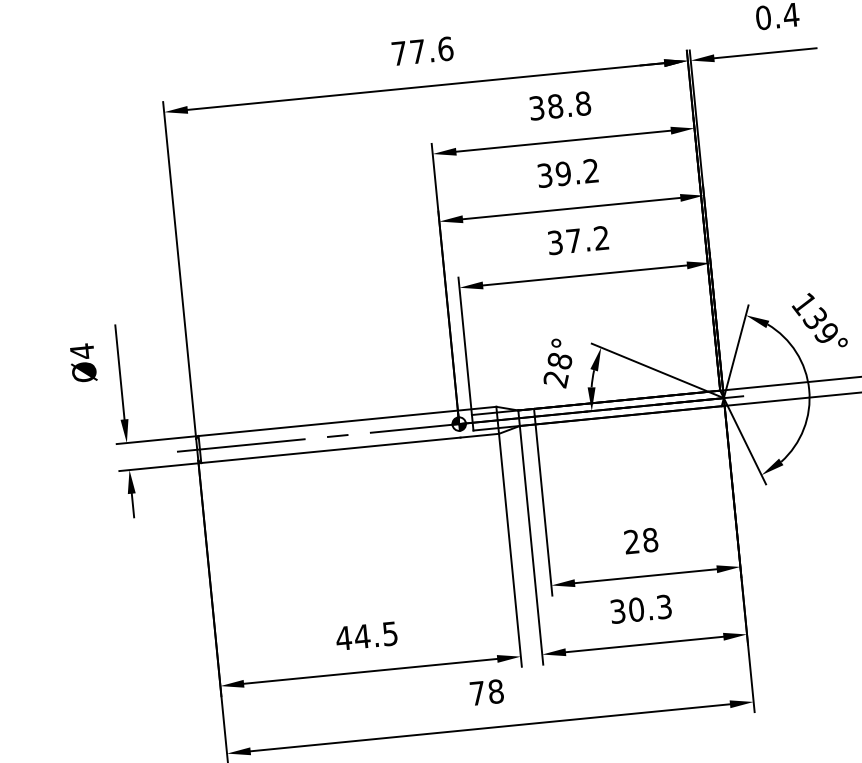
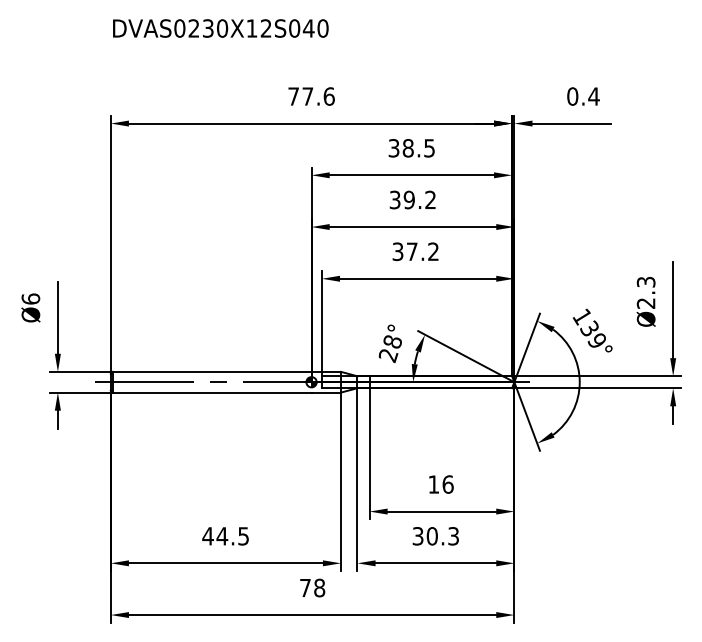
text: (583, 103) -> (429, 148), 38.8 -> 38.5
text: (81, 352) -> (30, 299), Ø4 -> Ø6
text: (640, 541) -> (440, 484), 28 -> 16

